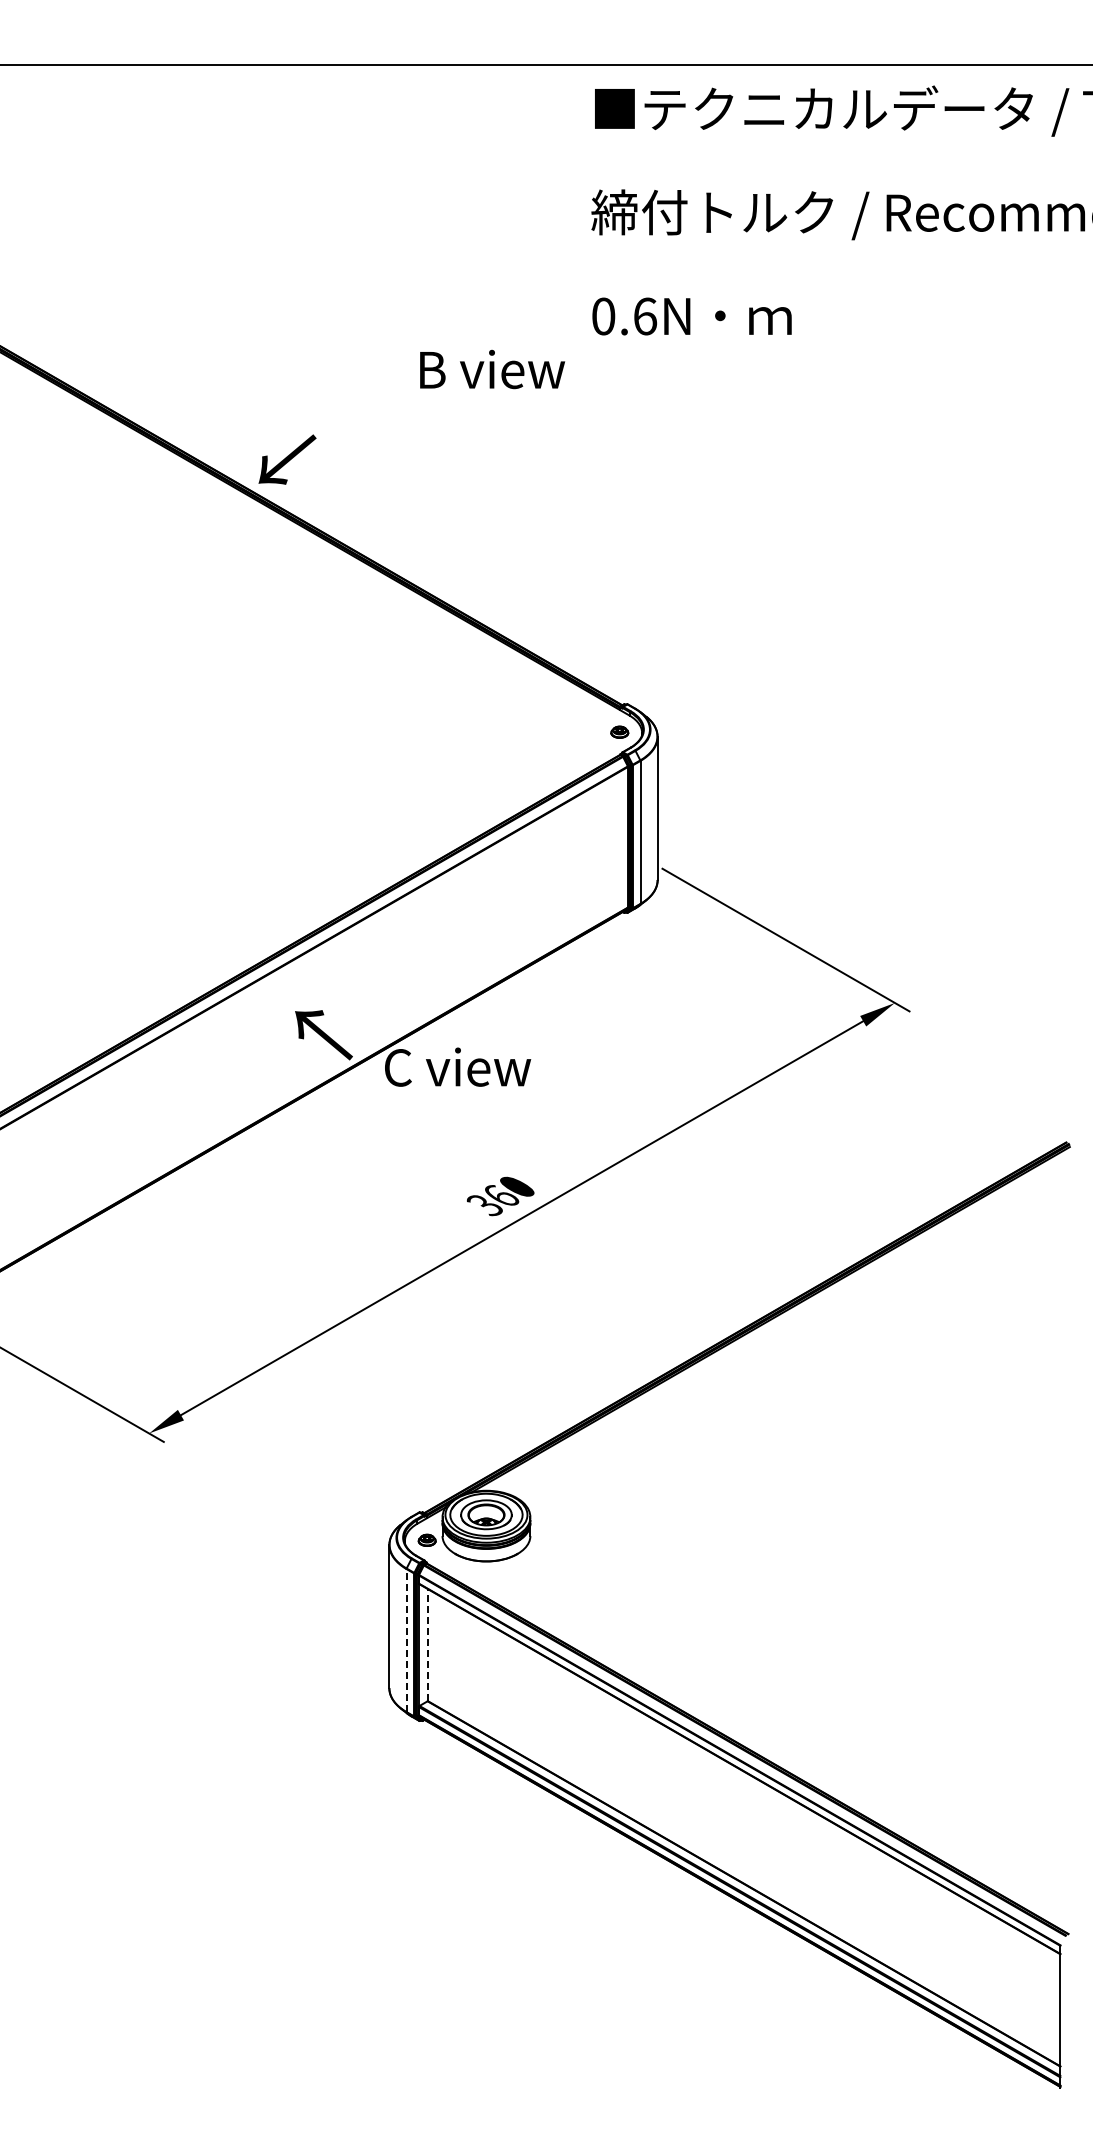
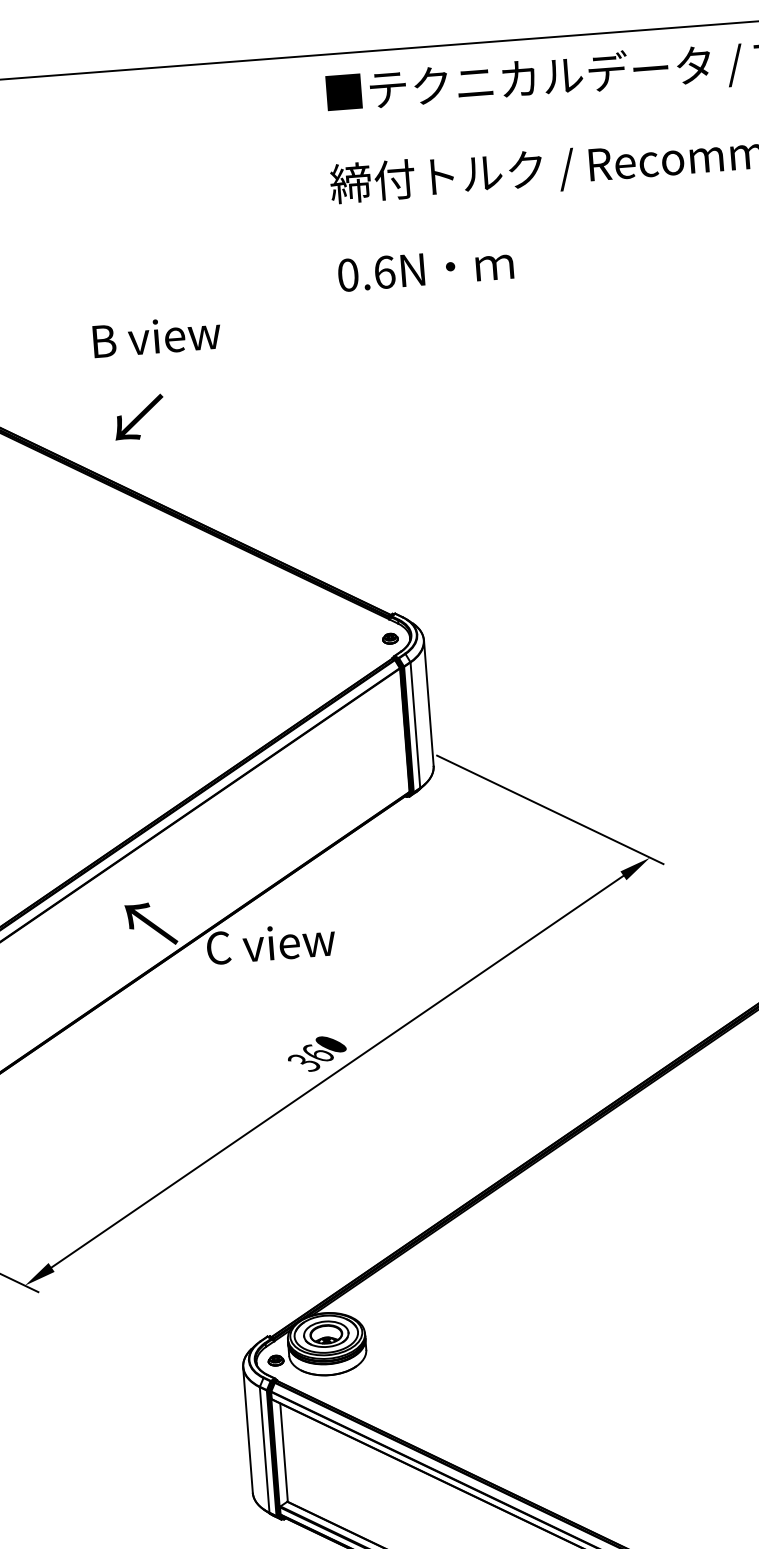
text: (492, 369) -> (156, 336), moved
text: (287, 459) -> (139, 417), moved
line: (406, 1640) -> (264, 1449), dashed -> solid
line: (428, 1644) -> (284, 1451), dashed -> solid

